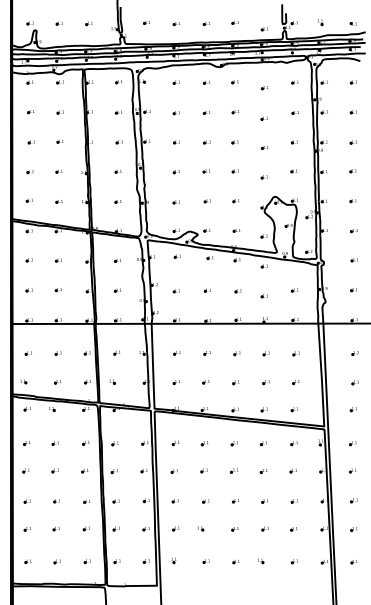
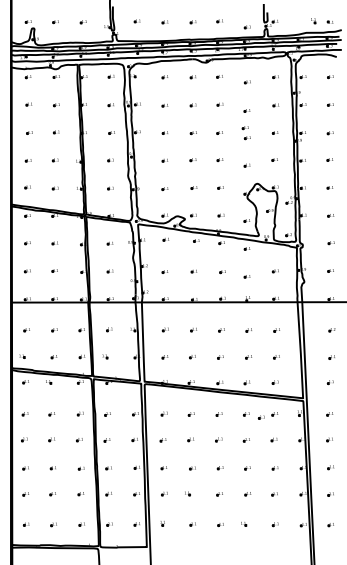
part: (320, 22) -> (313, 20), moved
part: (261, 137) -> (244, 128), added
part: (279, 447) -> (261, 417), added

